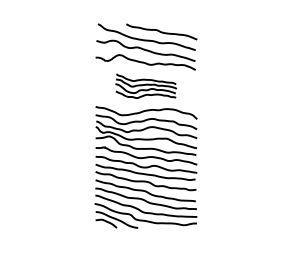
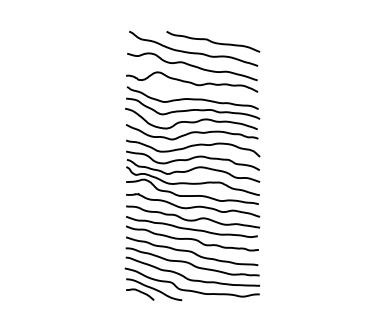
part: (146, 86) -> (192, 113), size x1.67

